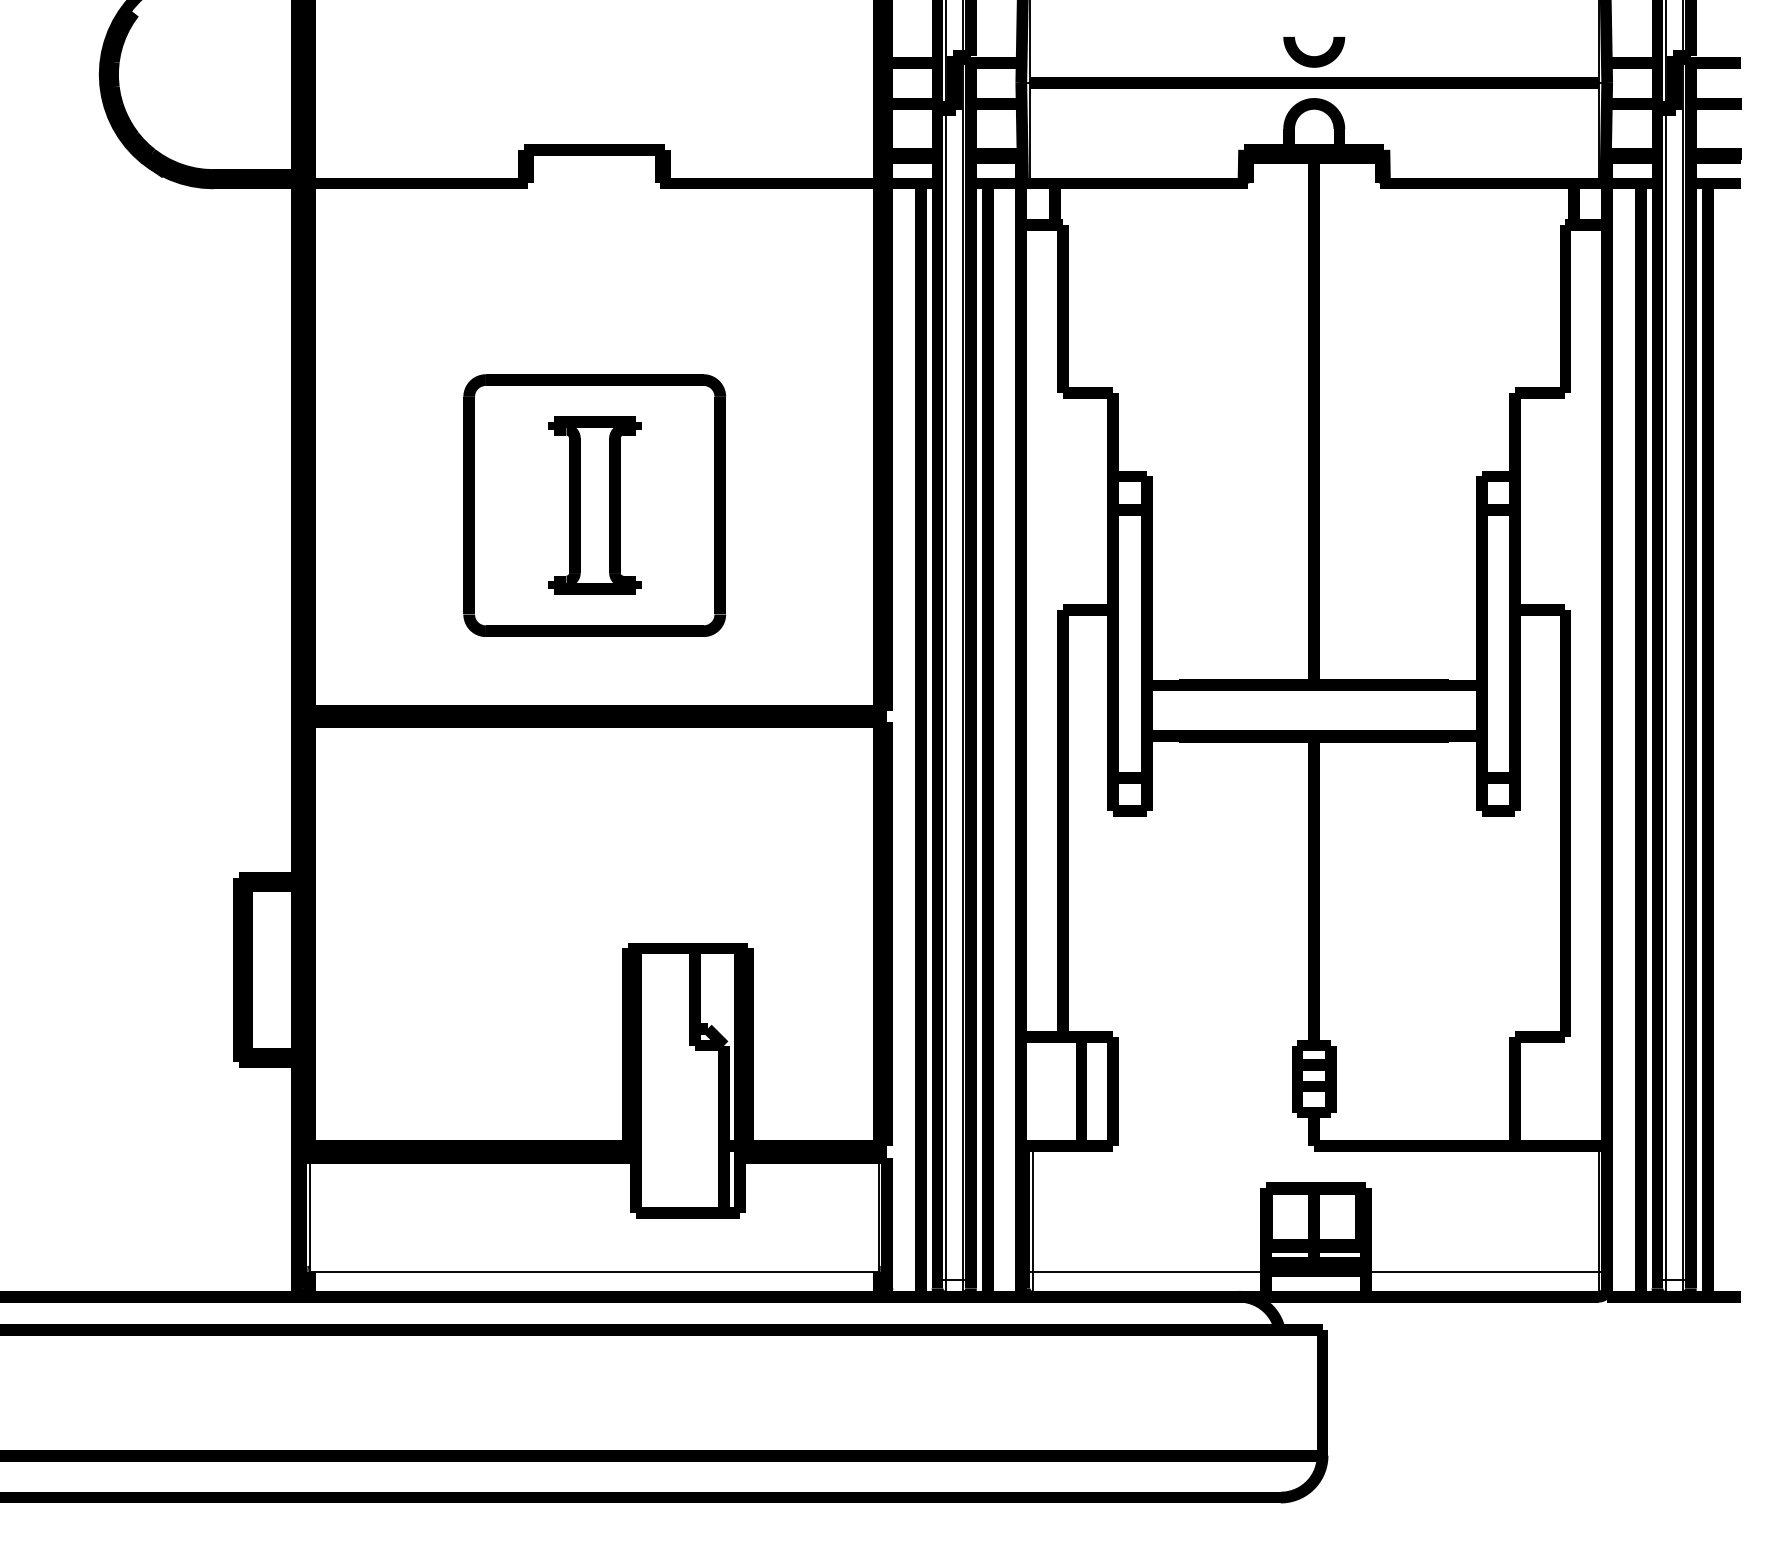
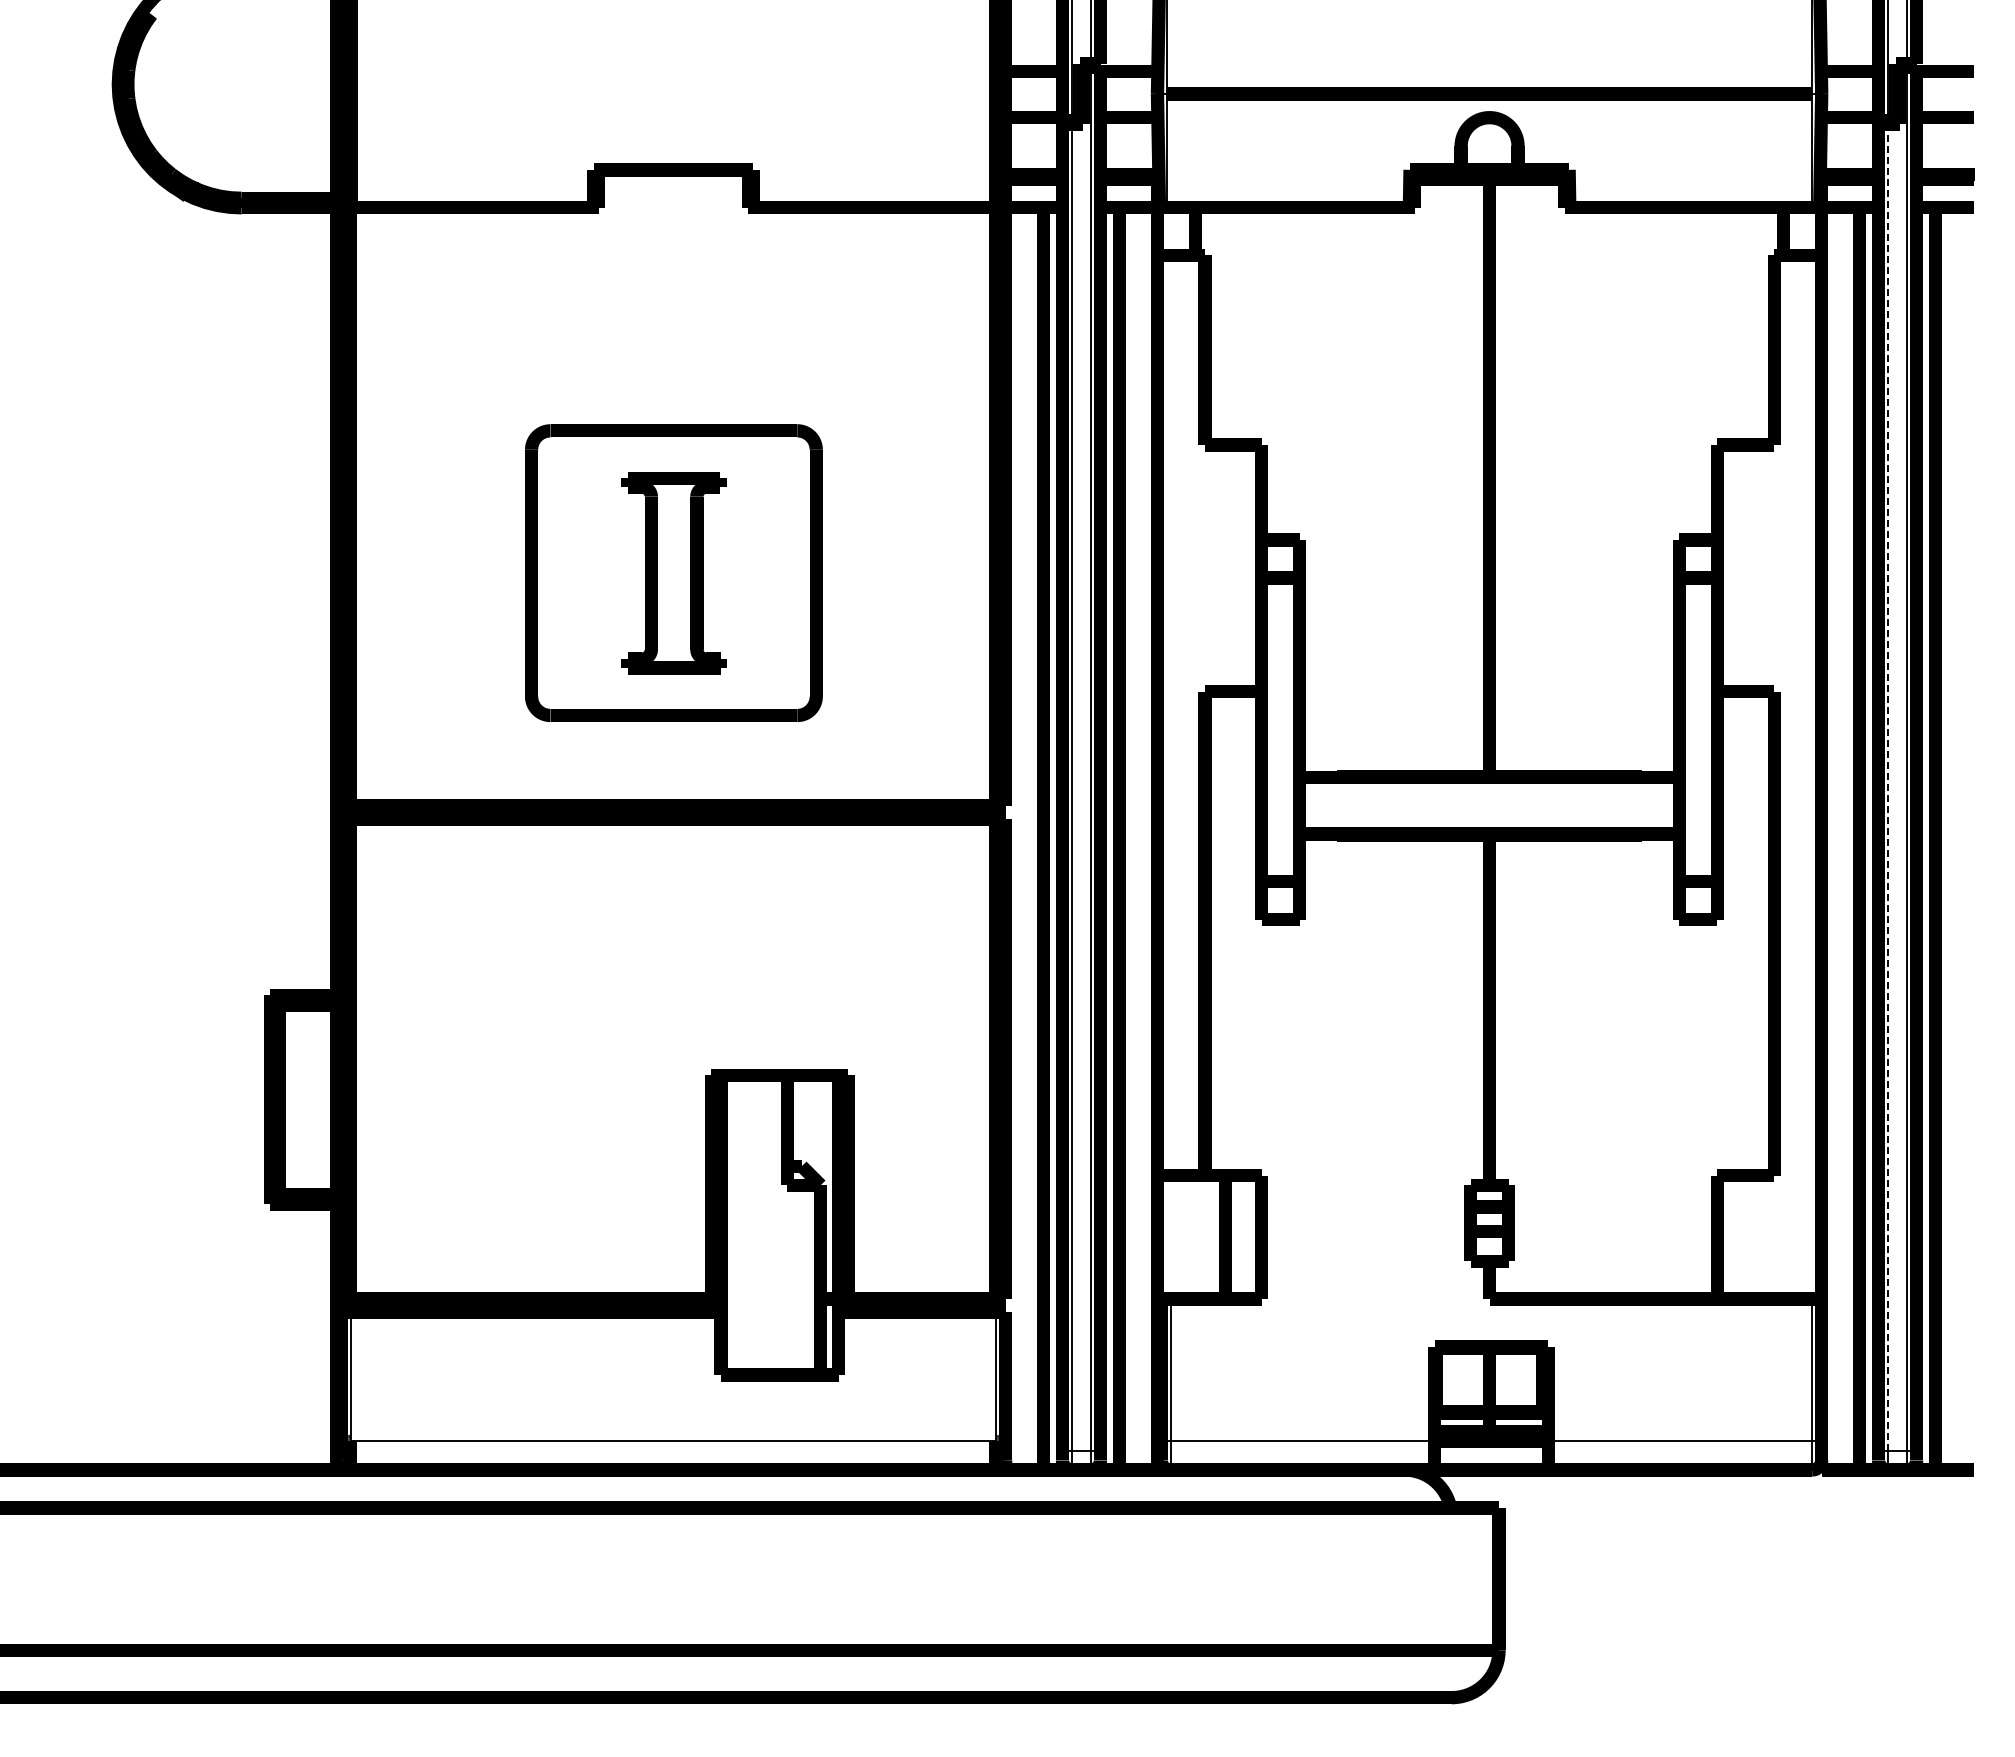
curve: (1314, 56) -> (1489, 63), removed
line: (1666, 695) -> (1888, 788), solid -> dashed

